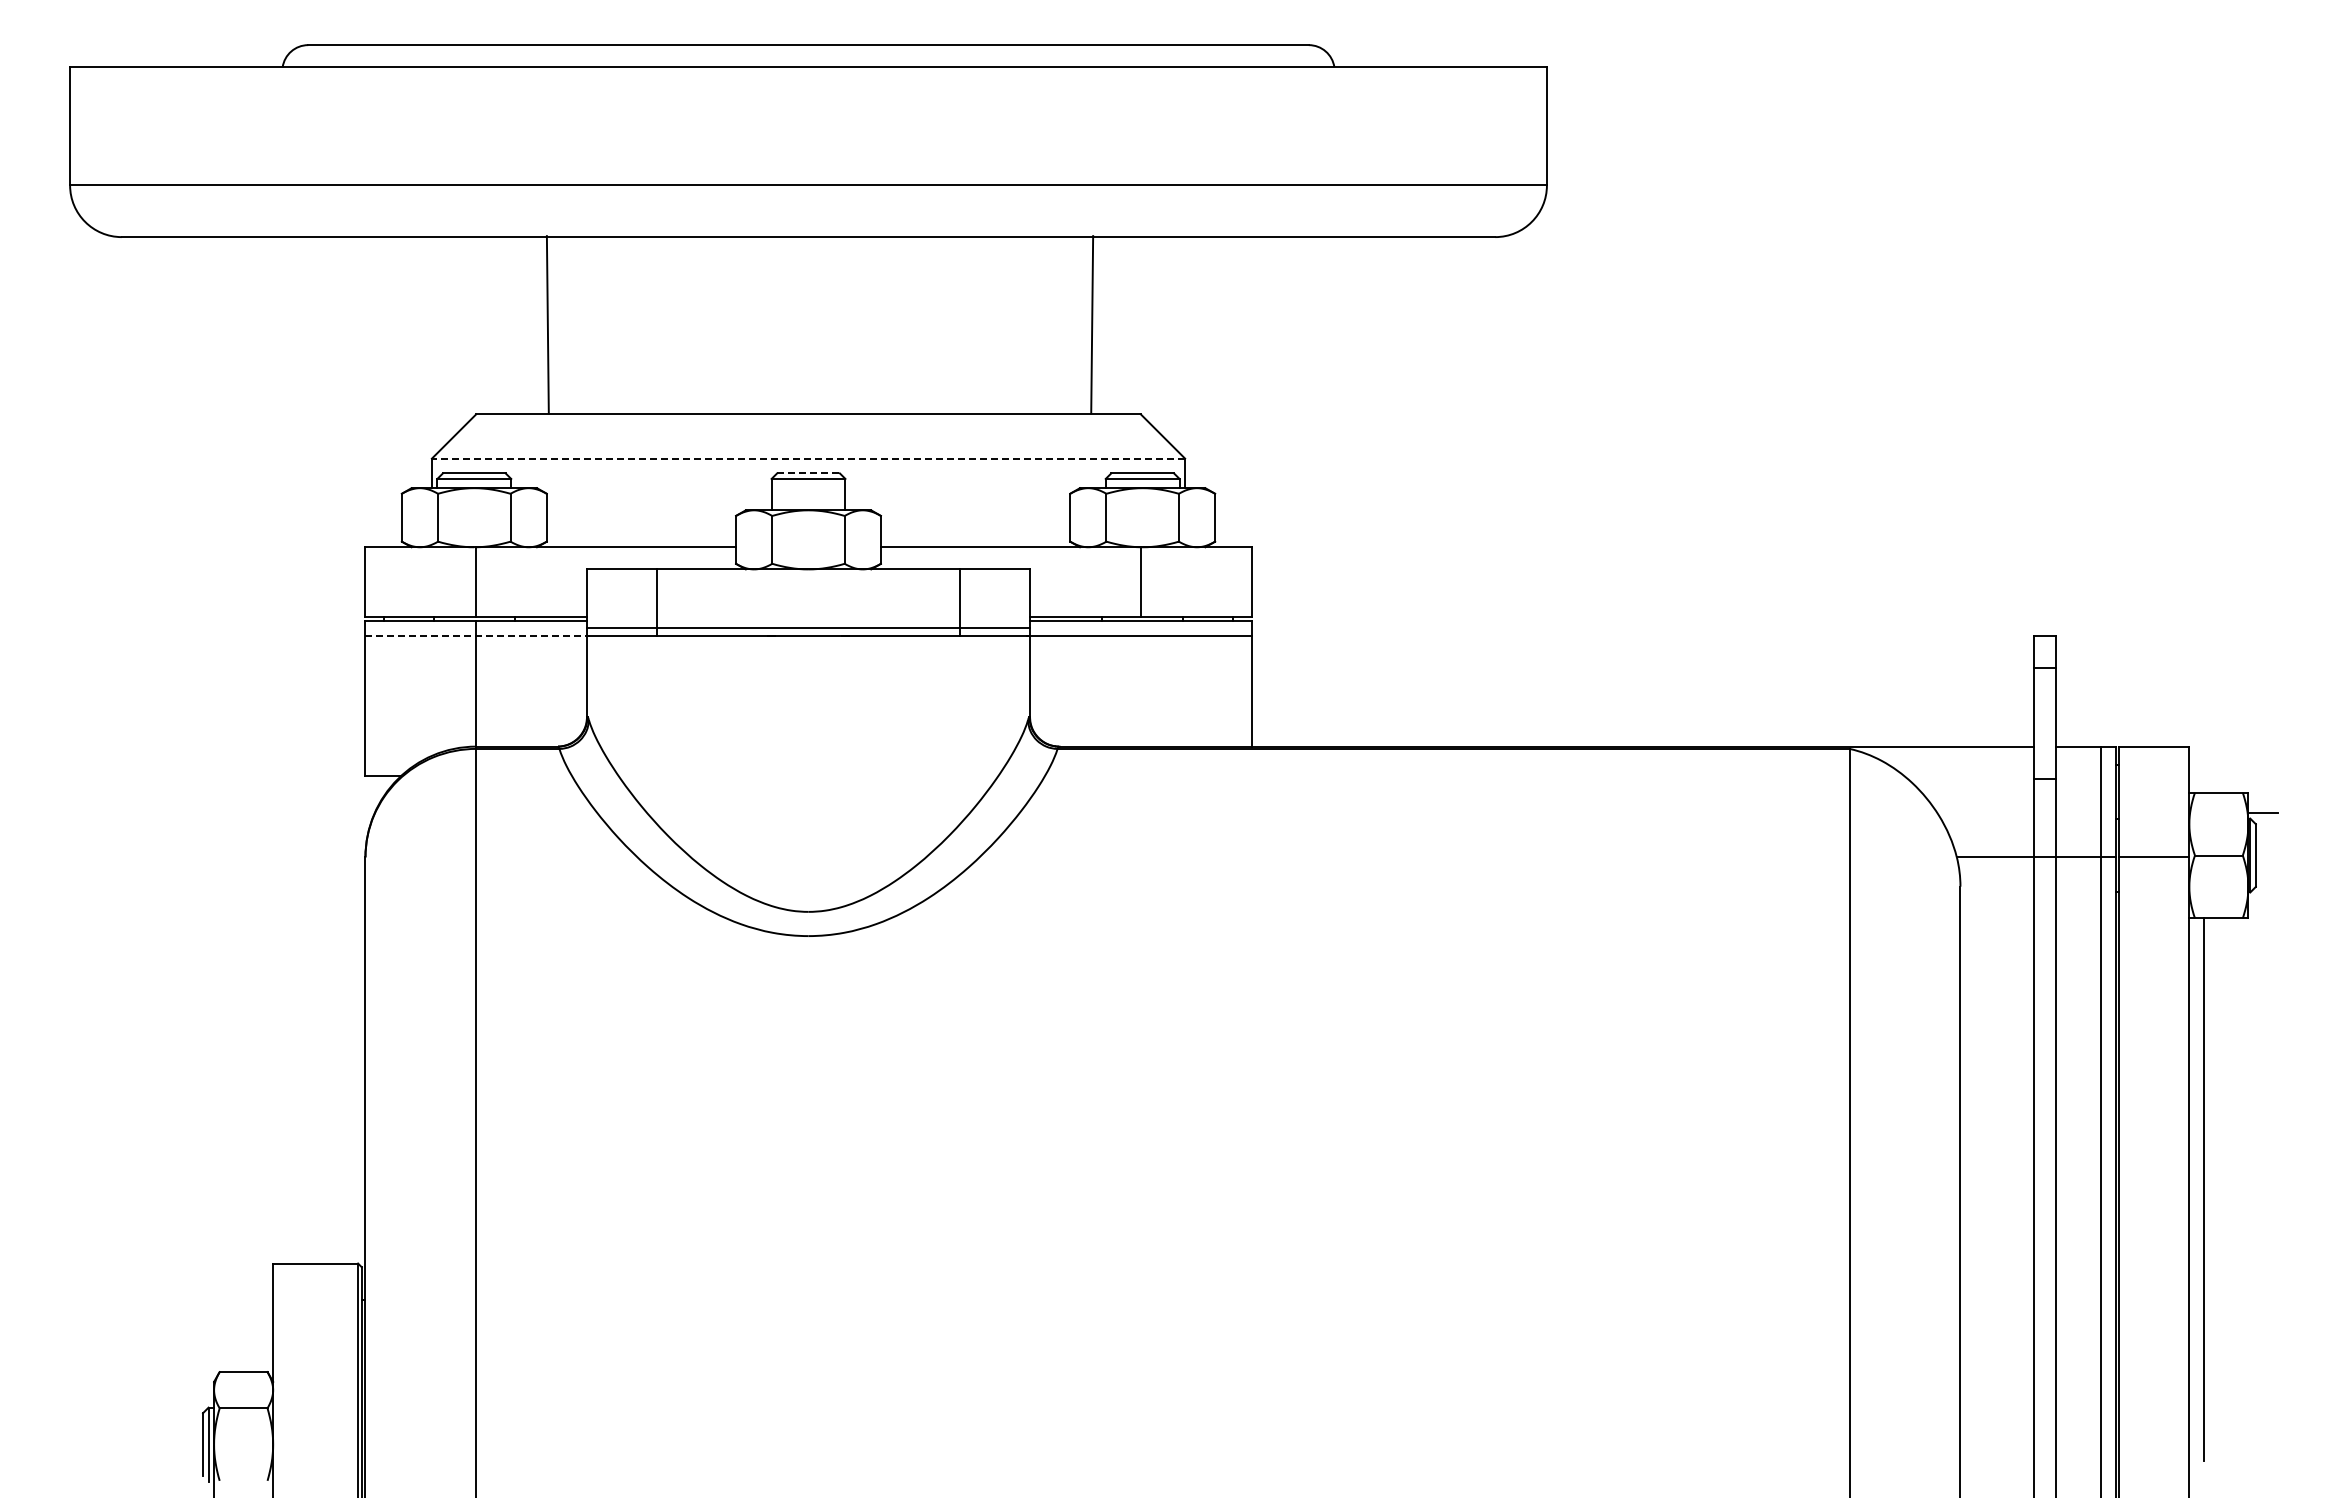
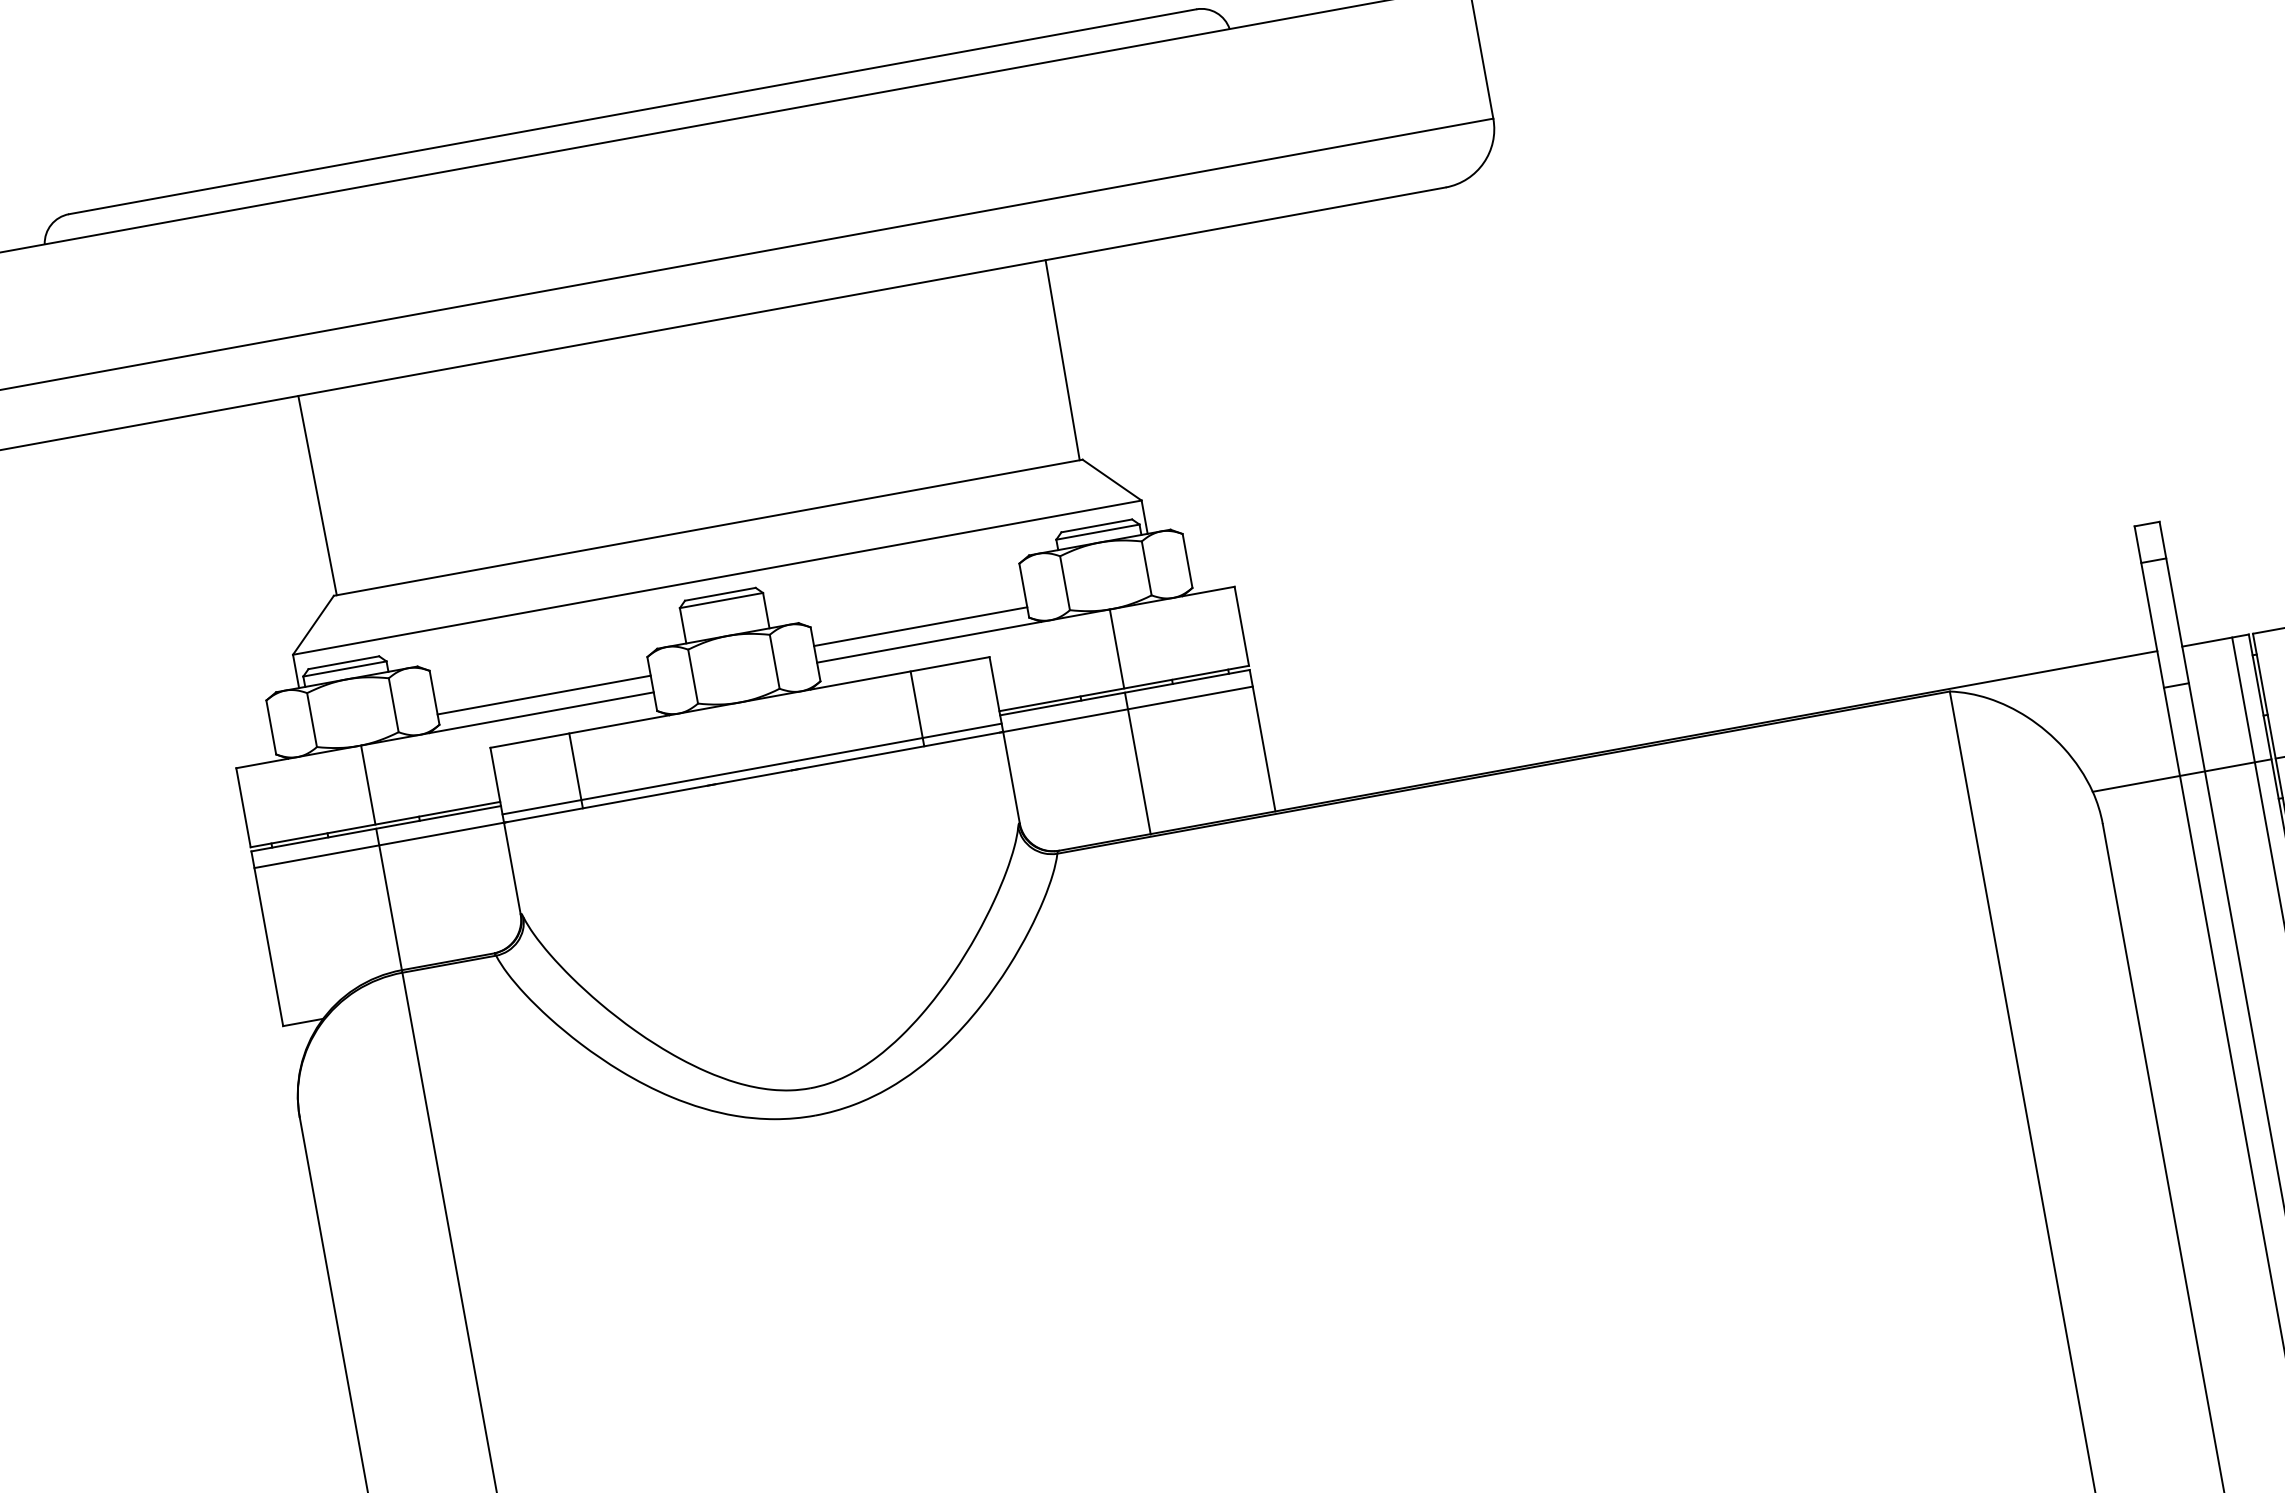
line: (547, 324) -> (317, 495), moved
line: (1092, 324) -> (1062, 359), moved
line: (808, 458) -> (717, 577), dashed -> solid
line: (809, 473) -> (721, 594), dashed -> solid
line: (641, 532) -> (544, 695), added
line: (975, 532) -> (920, 626), added
line: (478, 635) -> (381, 844), dashed -> solid
line: (1140, 683) -> (1137, 763), added

